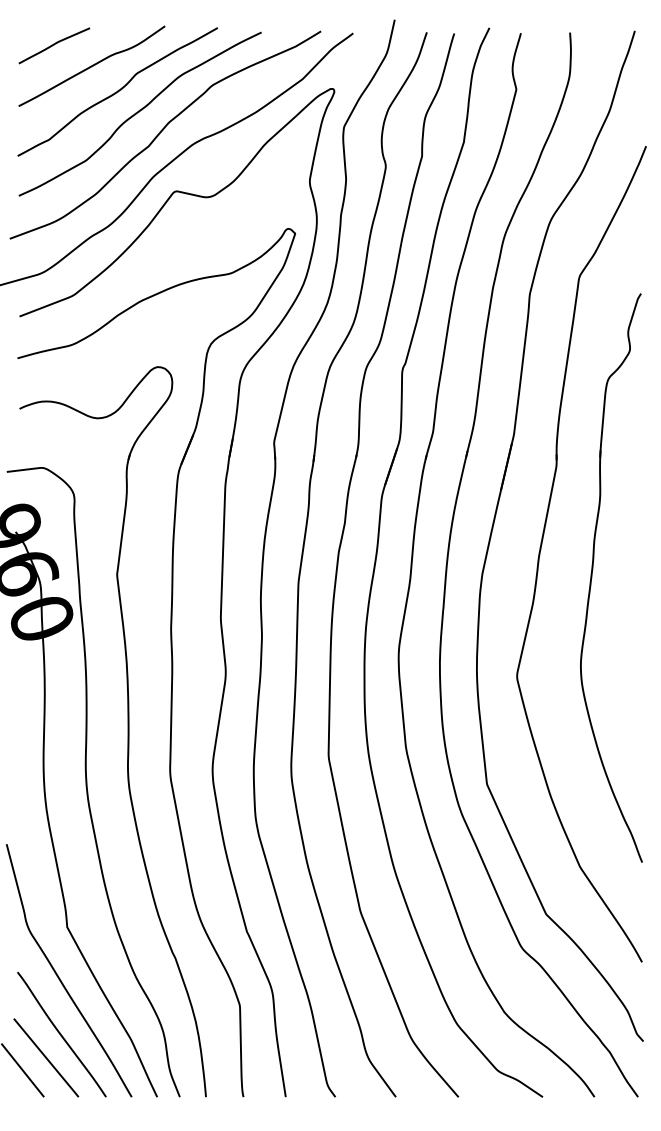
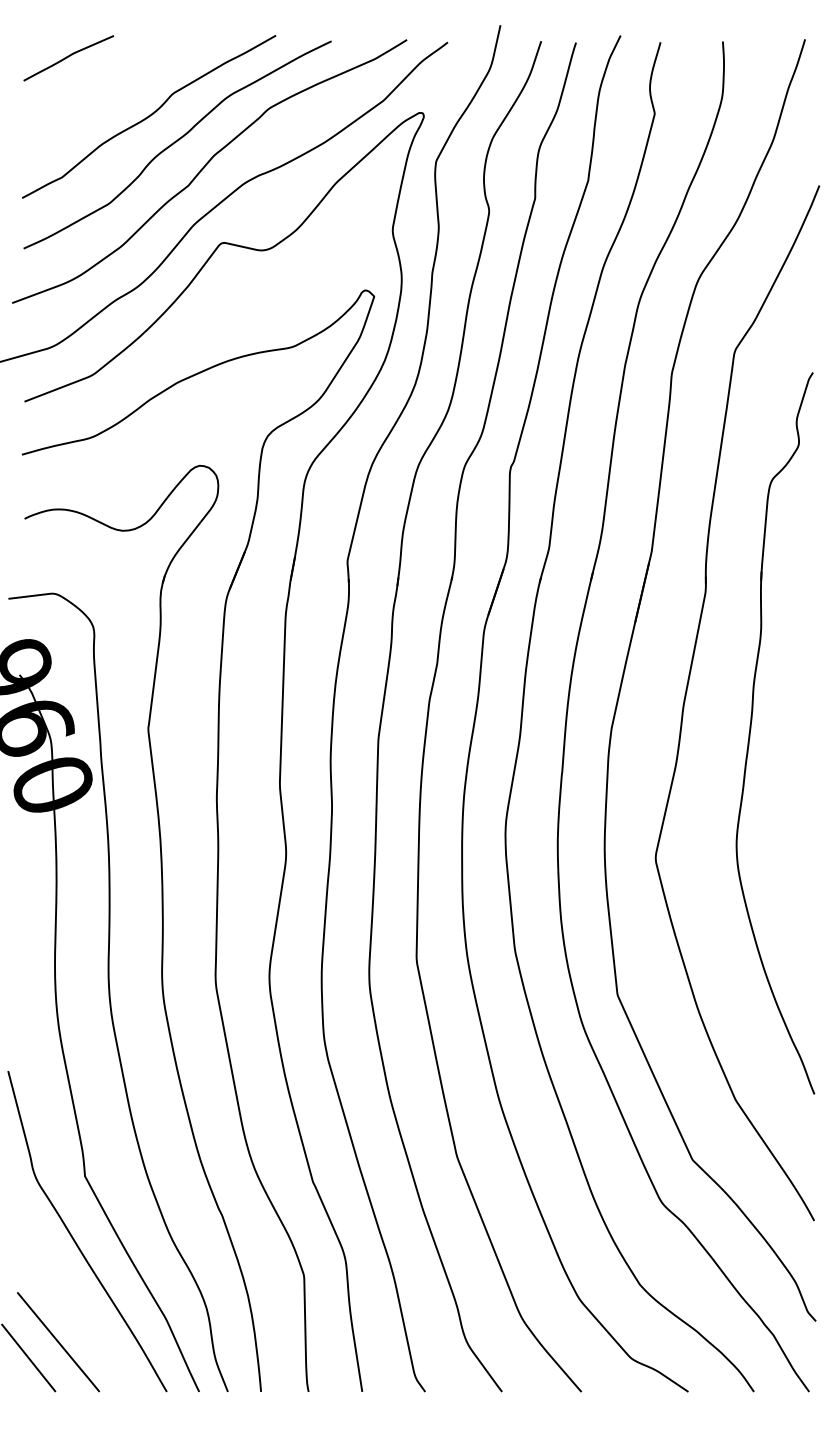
curve: (92, 65) -> (116, 83), removed
curve: (61, 1034) -> (77, 1312), removed

